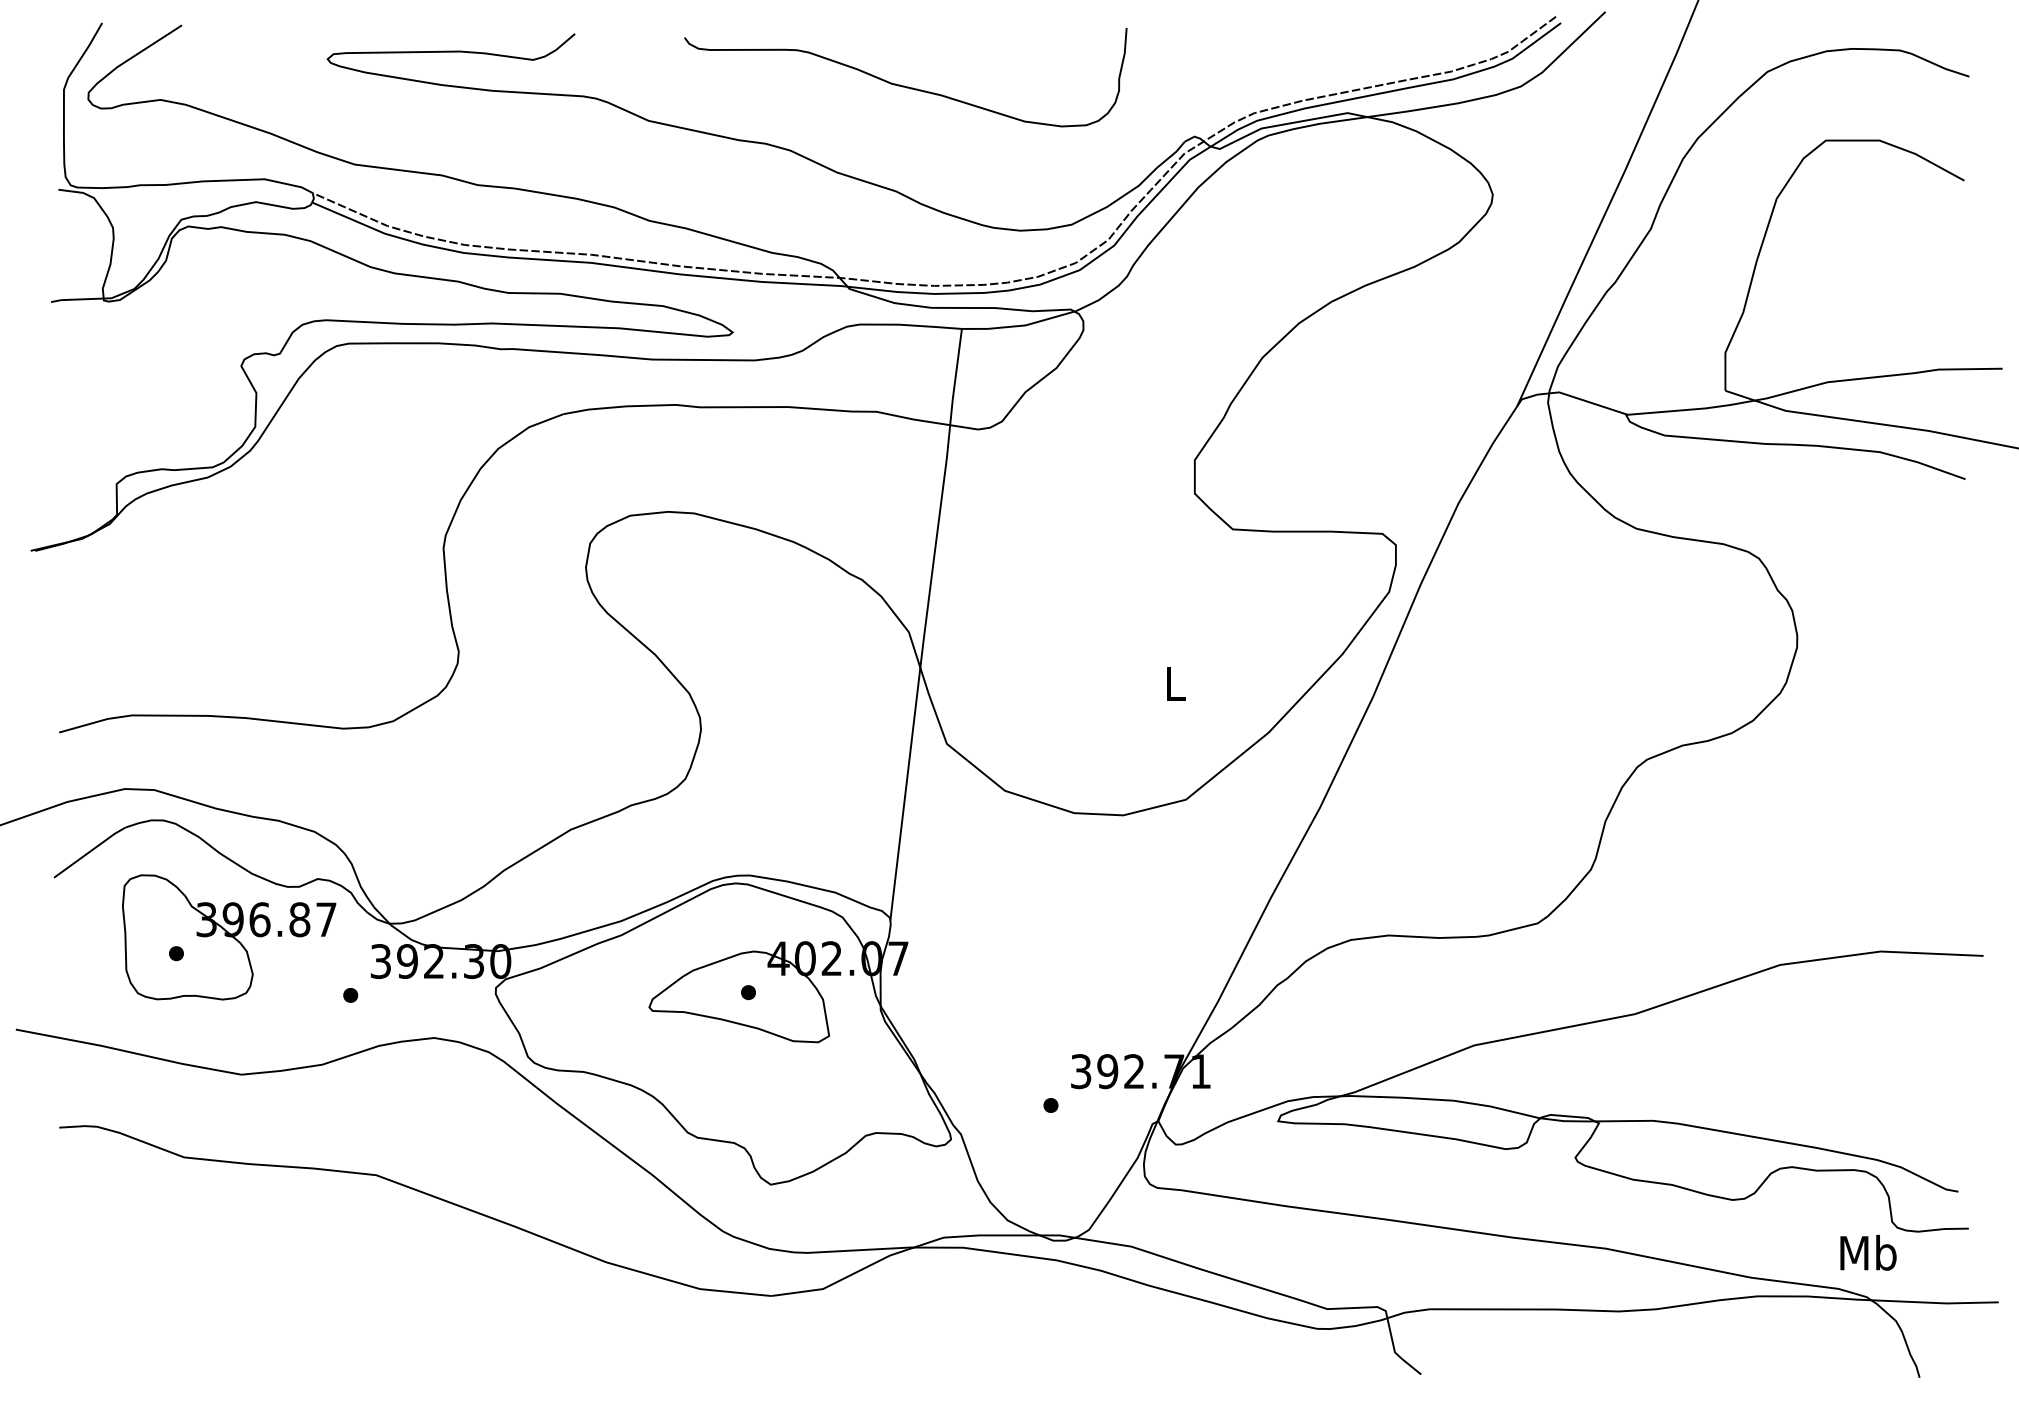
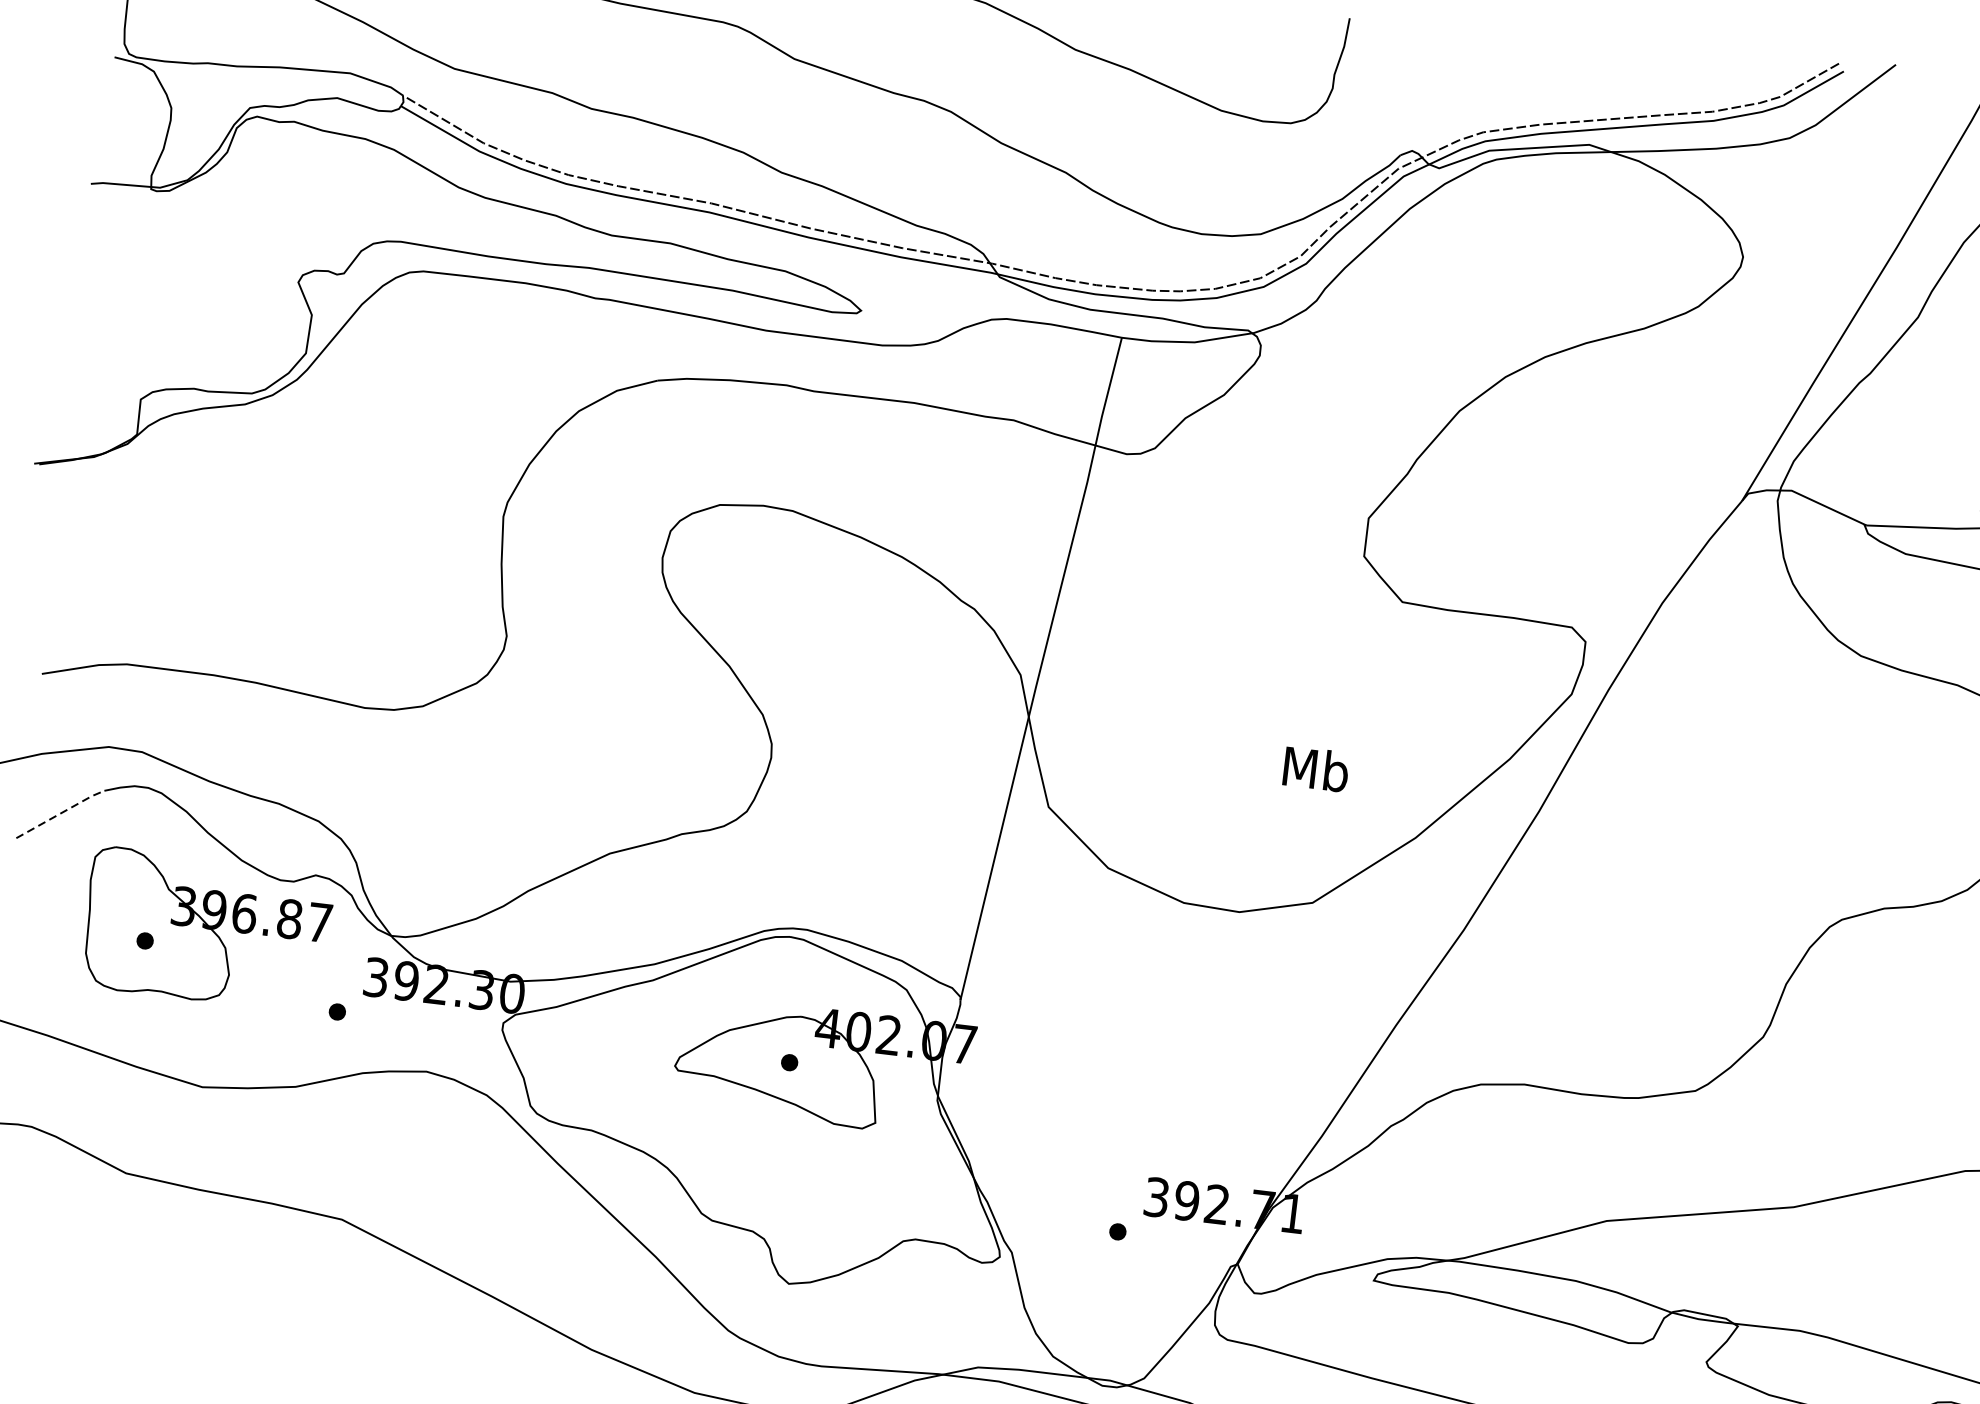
text: (1175, 683) -> (1316, 769), L -> Mb
line: (90, 851) -> (61, 813), solid -> dashed

